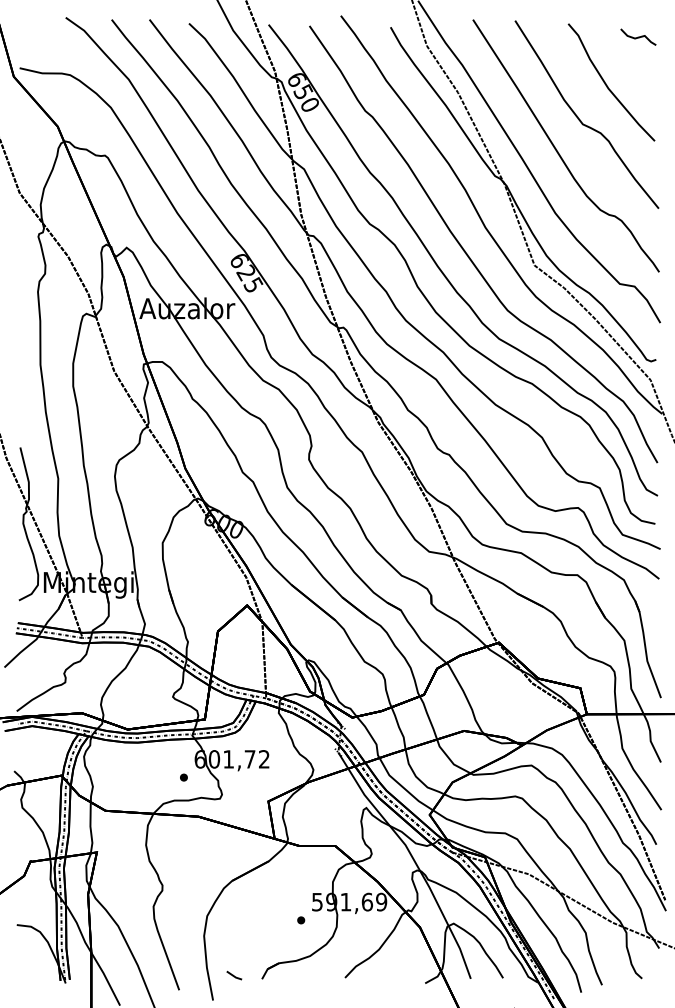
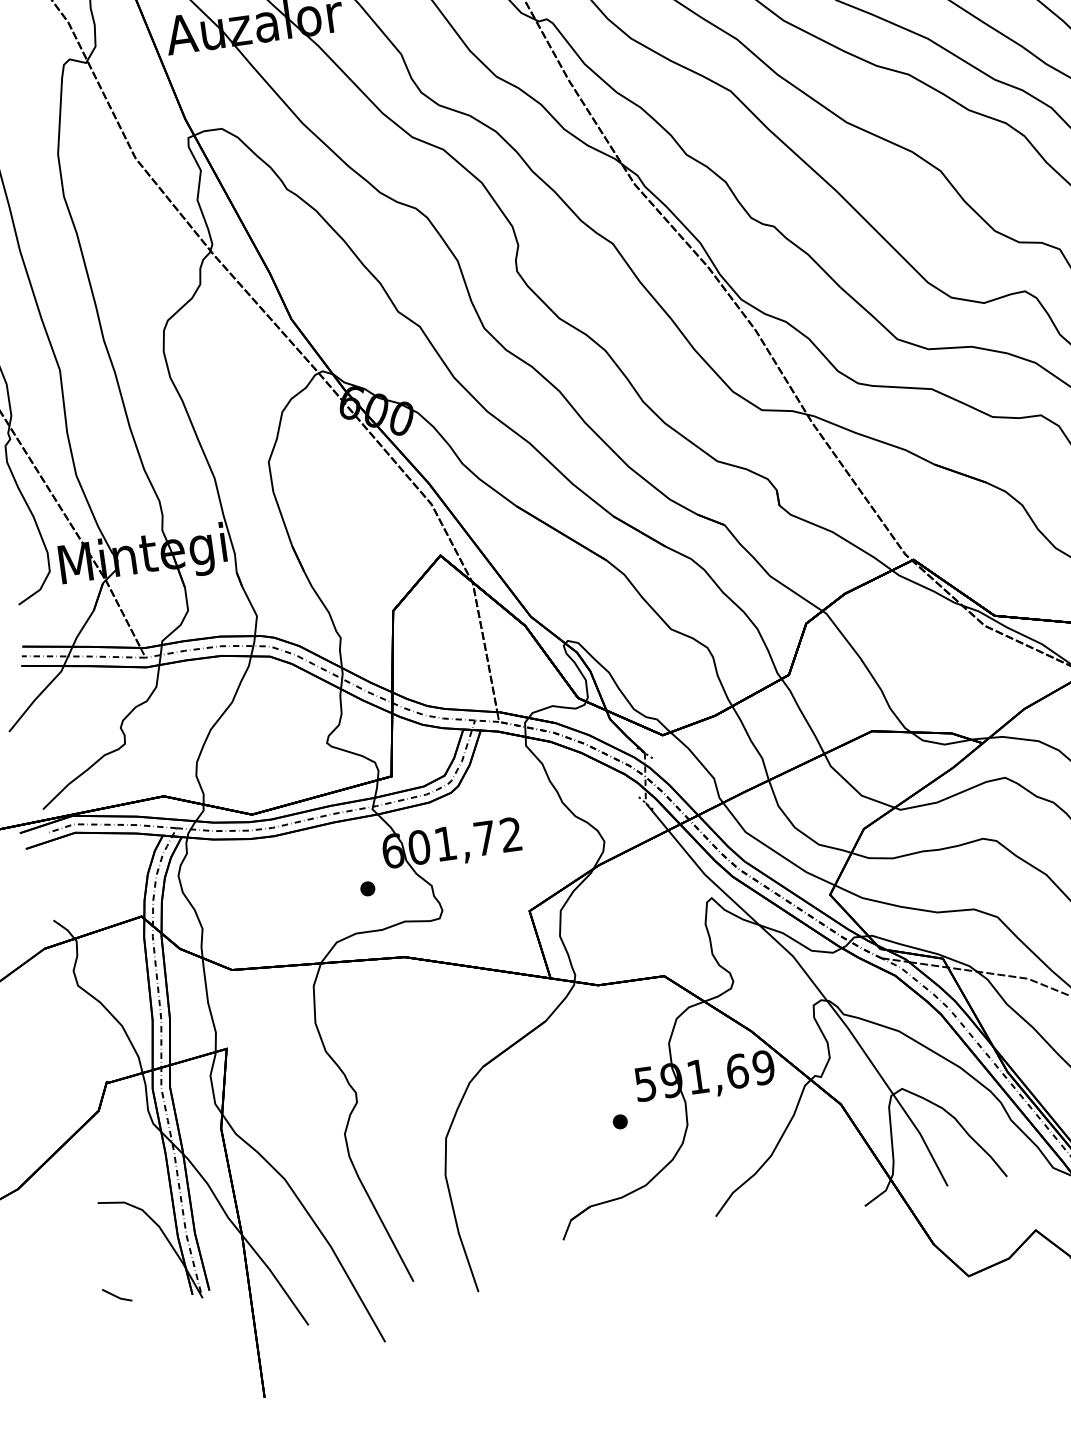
line: (234, 975) -> (117, 1295), moved

